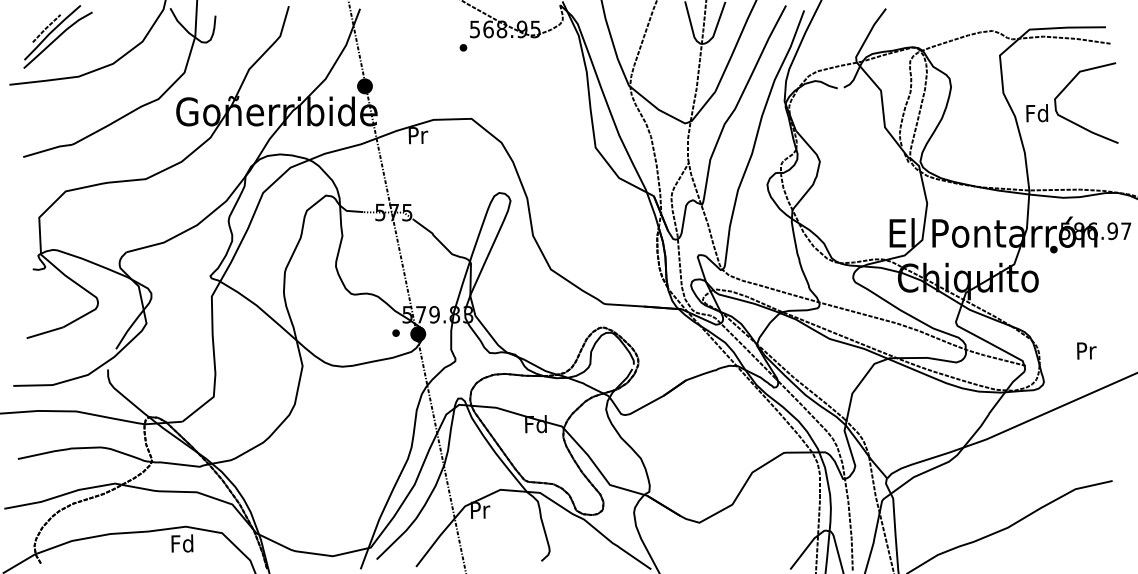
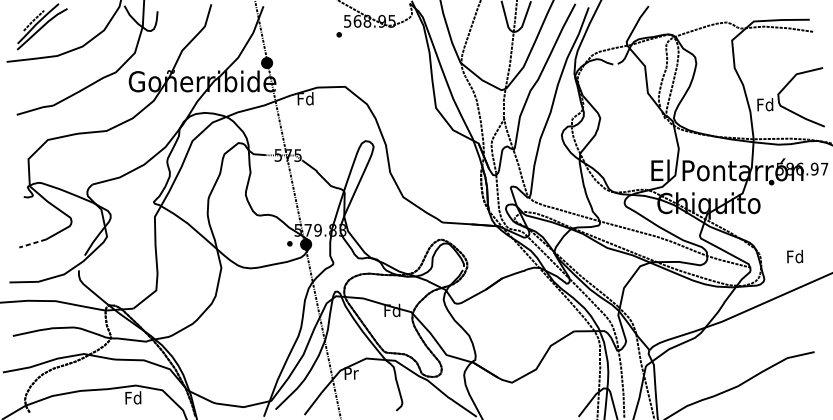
part: (1062, 92) -> (783, 89), moved
text: (417, 135) -> (305, 99), Pr -> Fd
line: (44, 332) -> (32, 243), solid -> dashed
text: (1085, 350) -> (794, 256), Pr -> Fd

